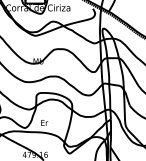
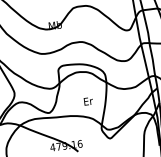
text: (44, 122) -> (88, 100), moved

